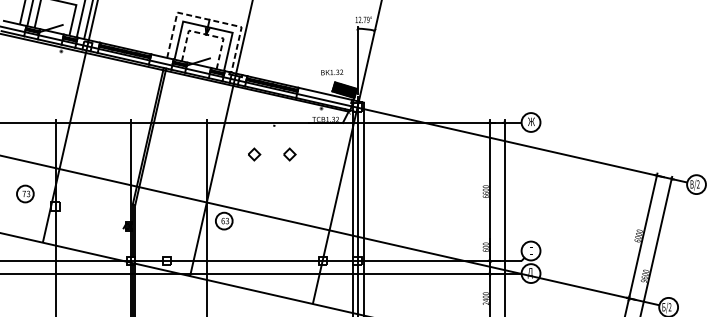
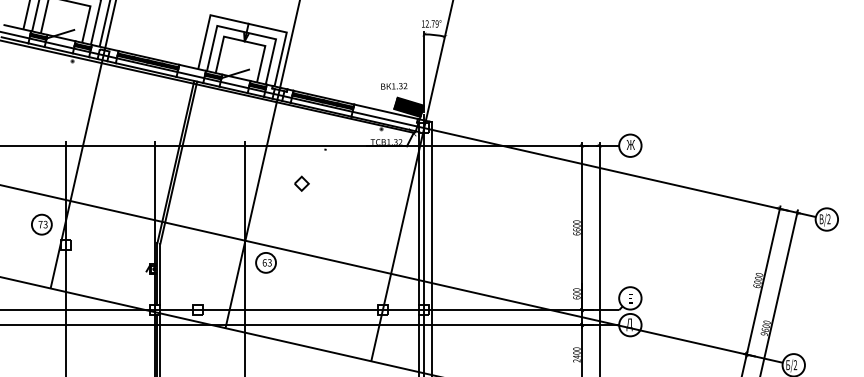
line: (210, 19) -> (249, 23), dashed -> solid
line: (206, 34) -> (244, 41), dashed -> solid
part: (289, 154) -> (343, 183), removed
part: (25, 193) -> (41, 224), moved

